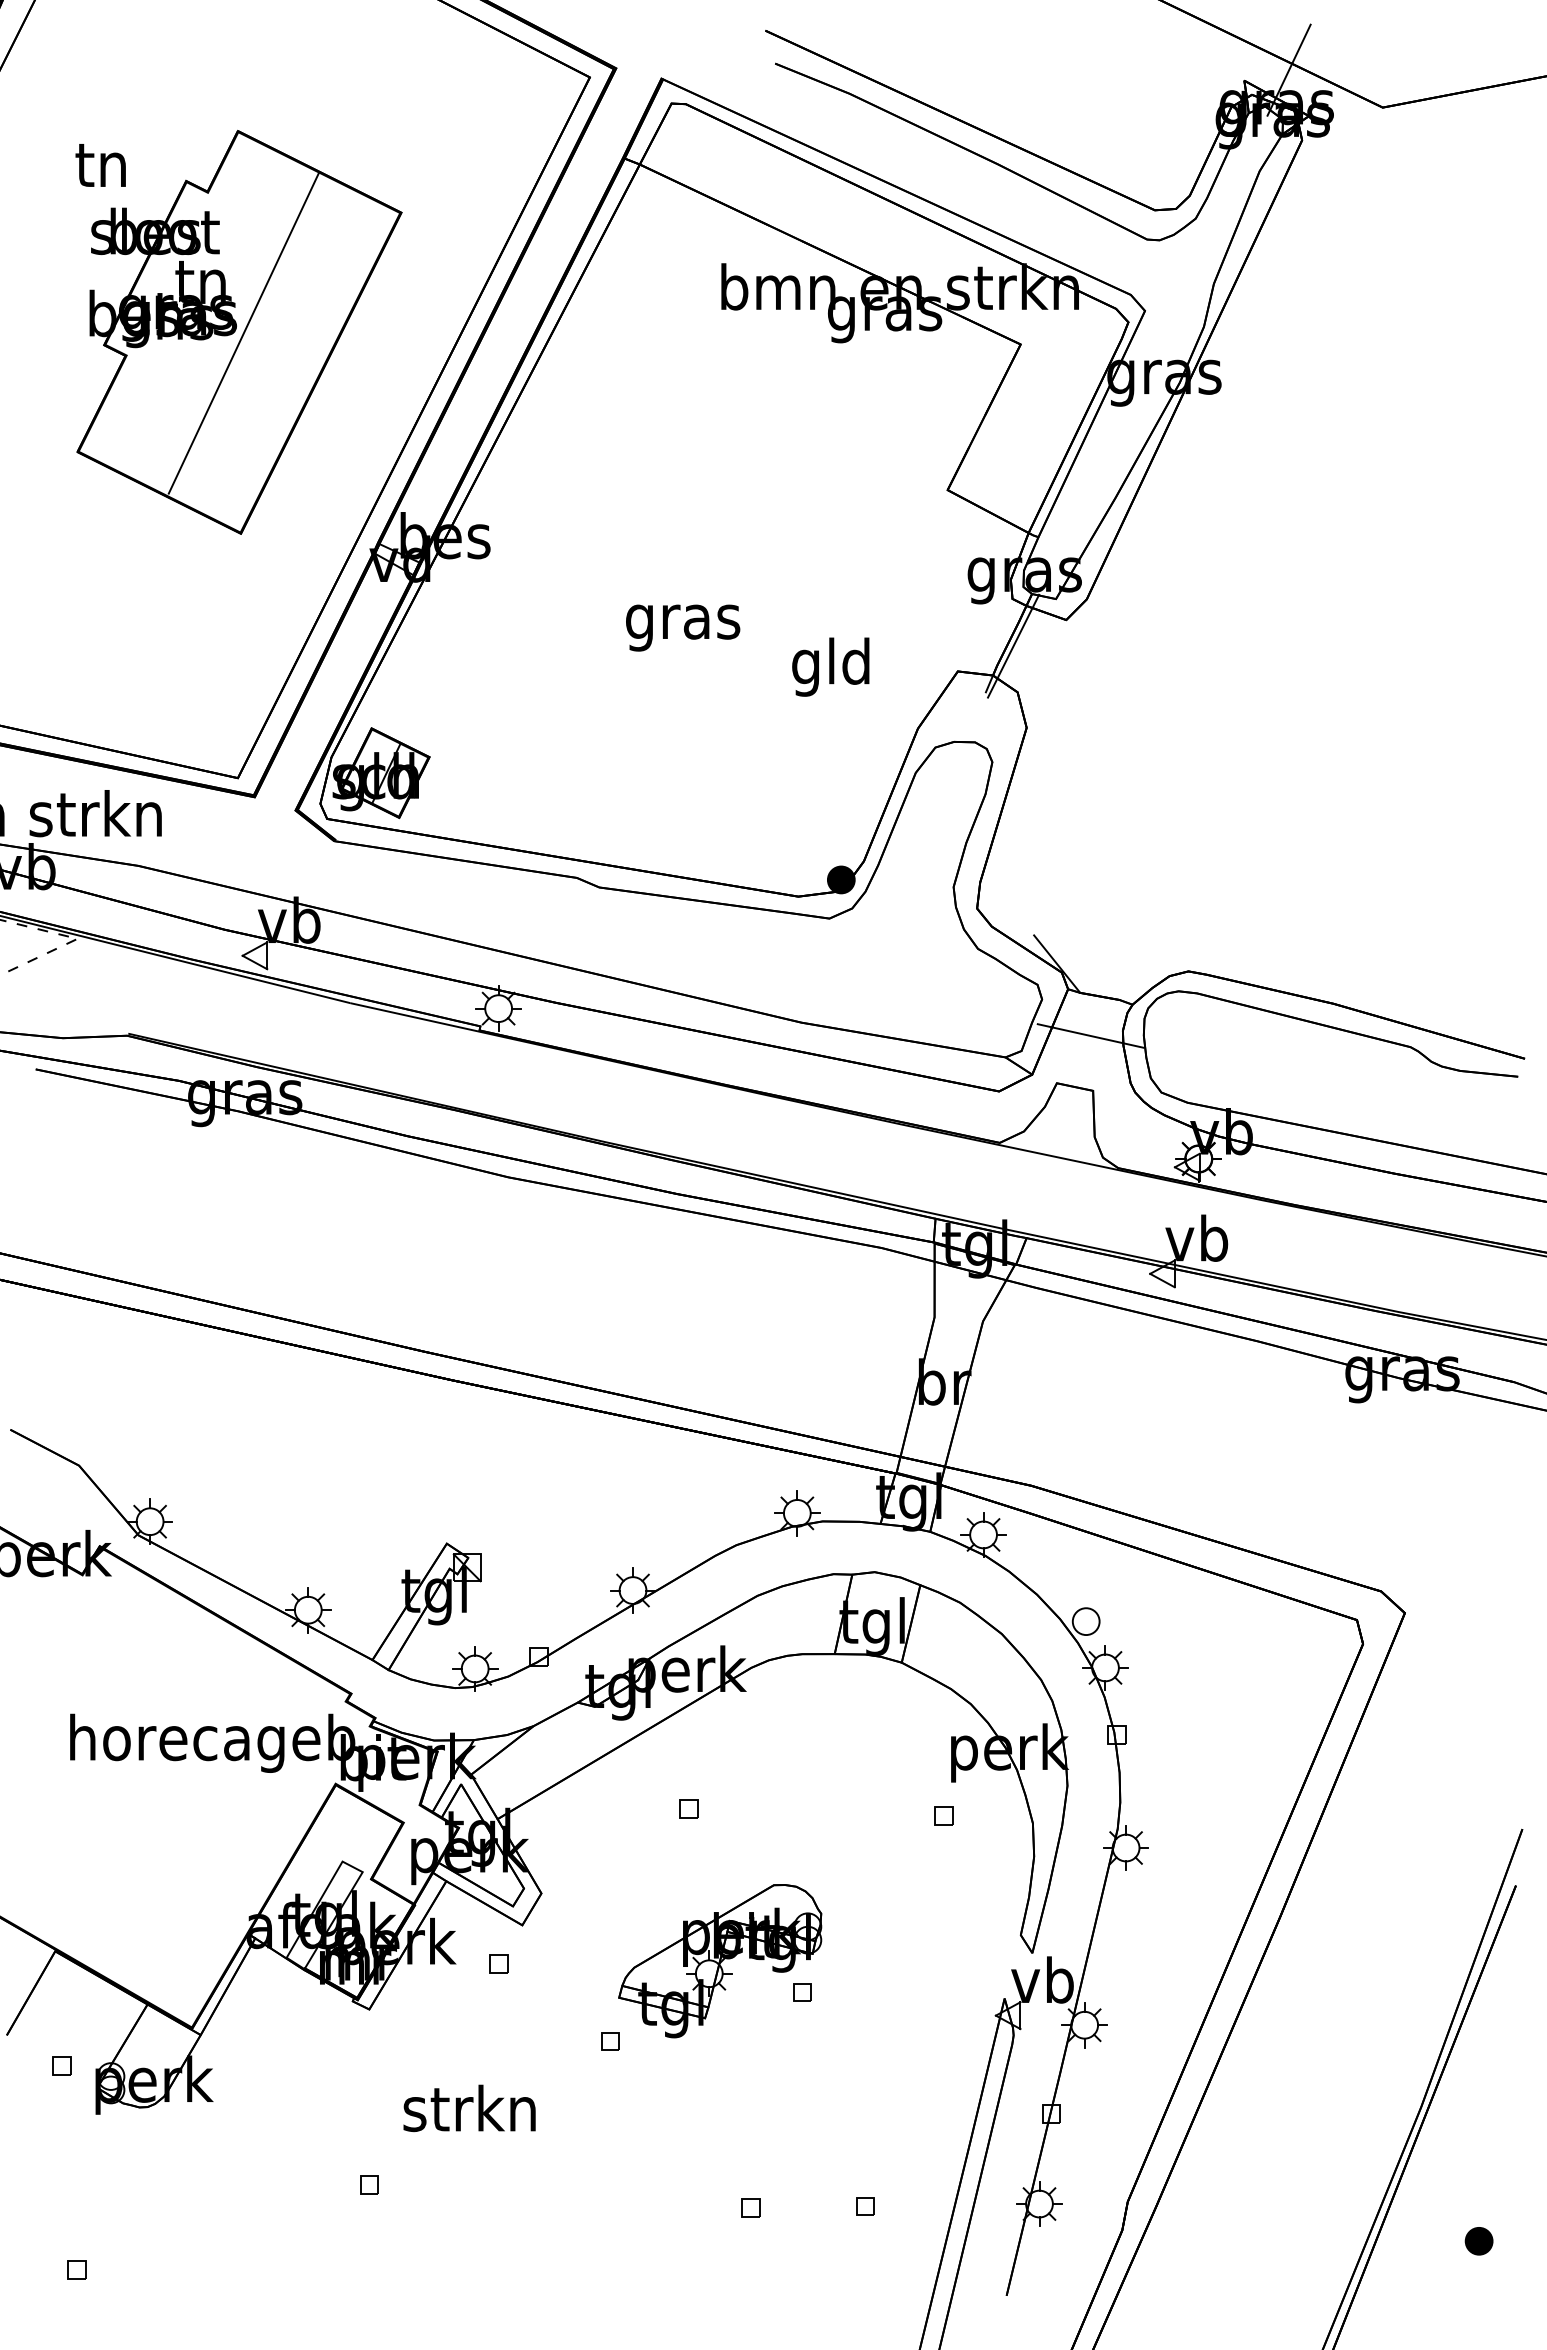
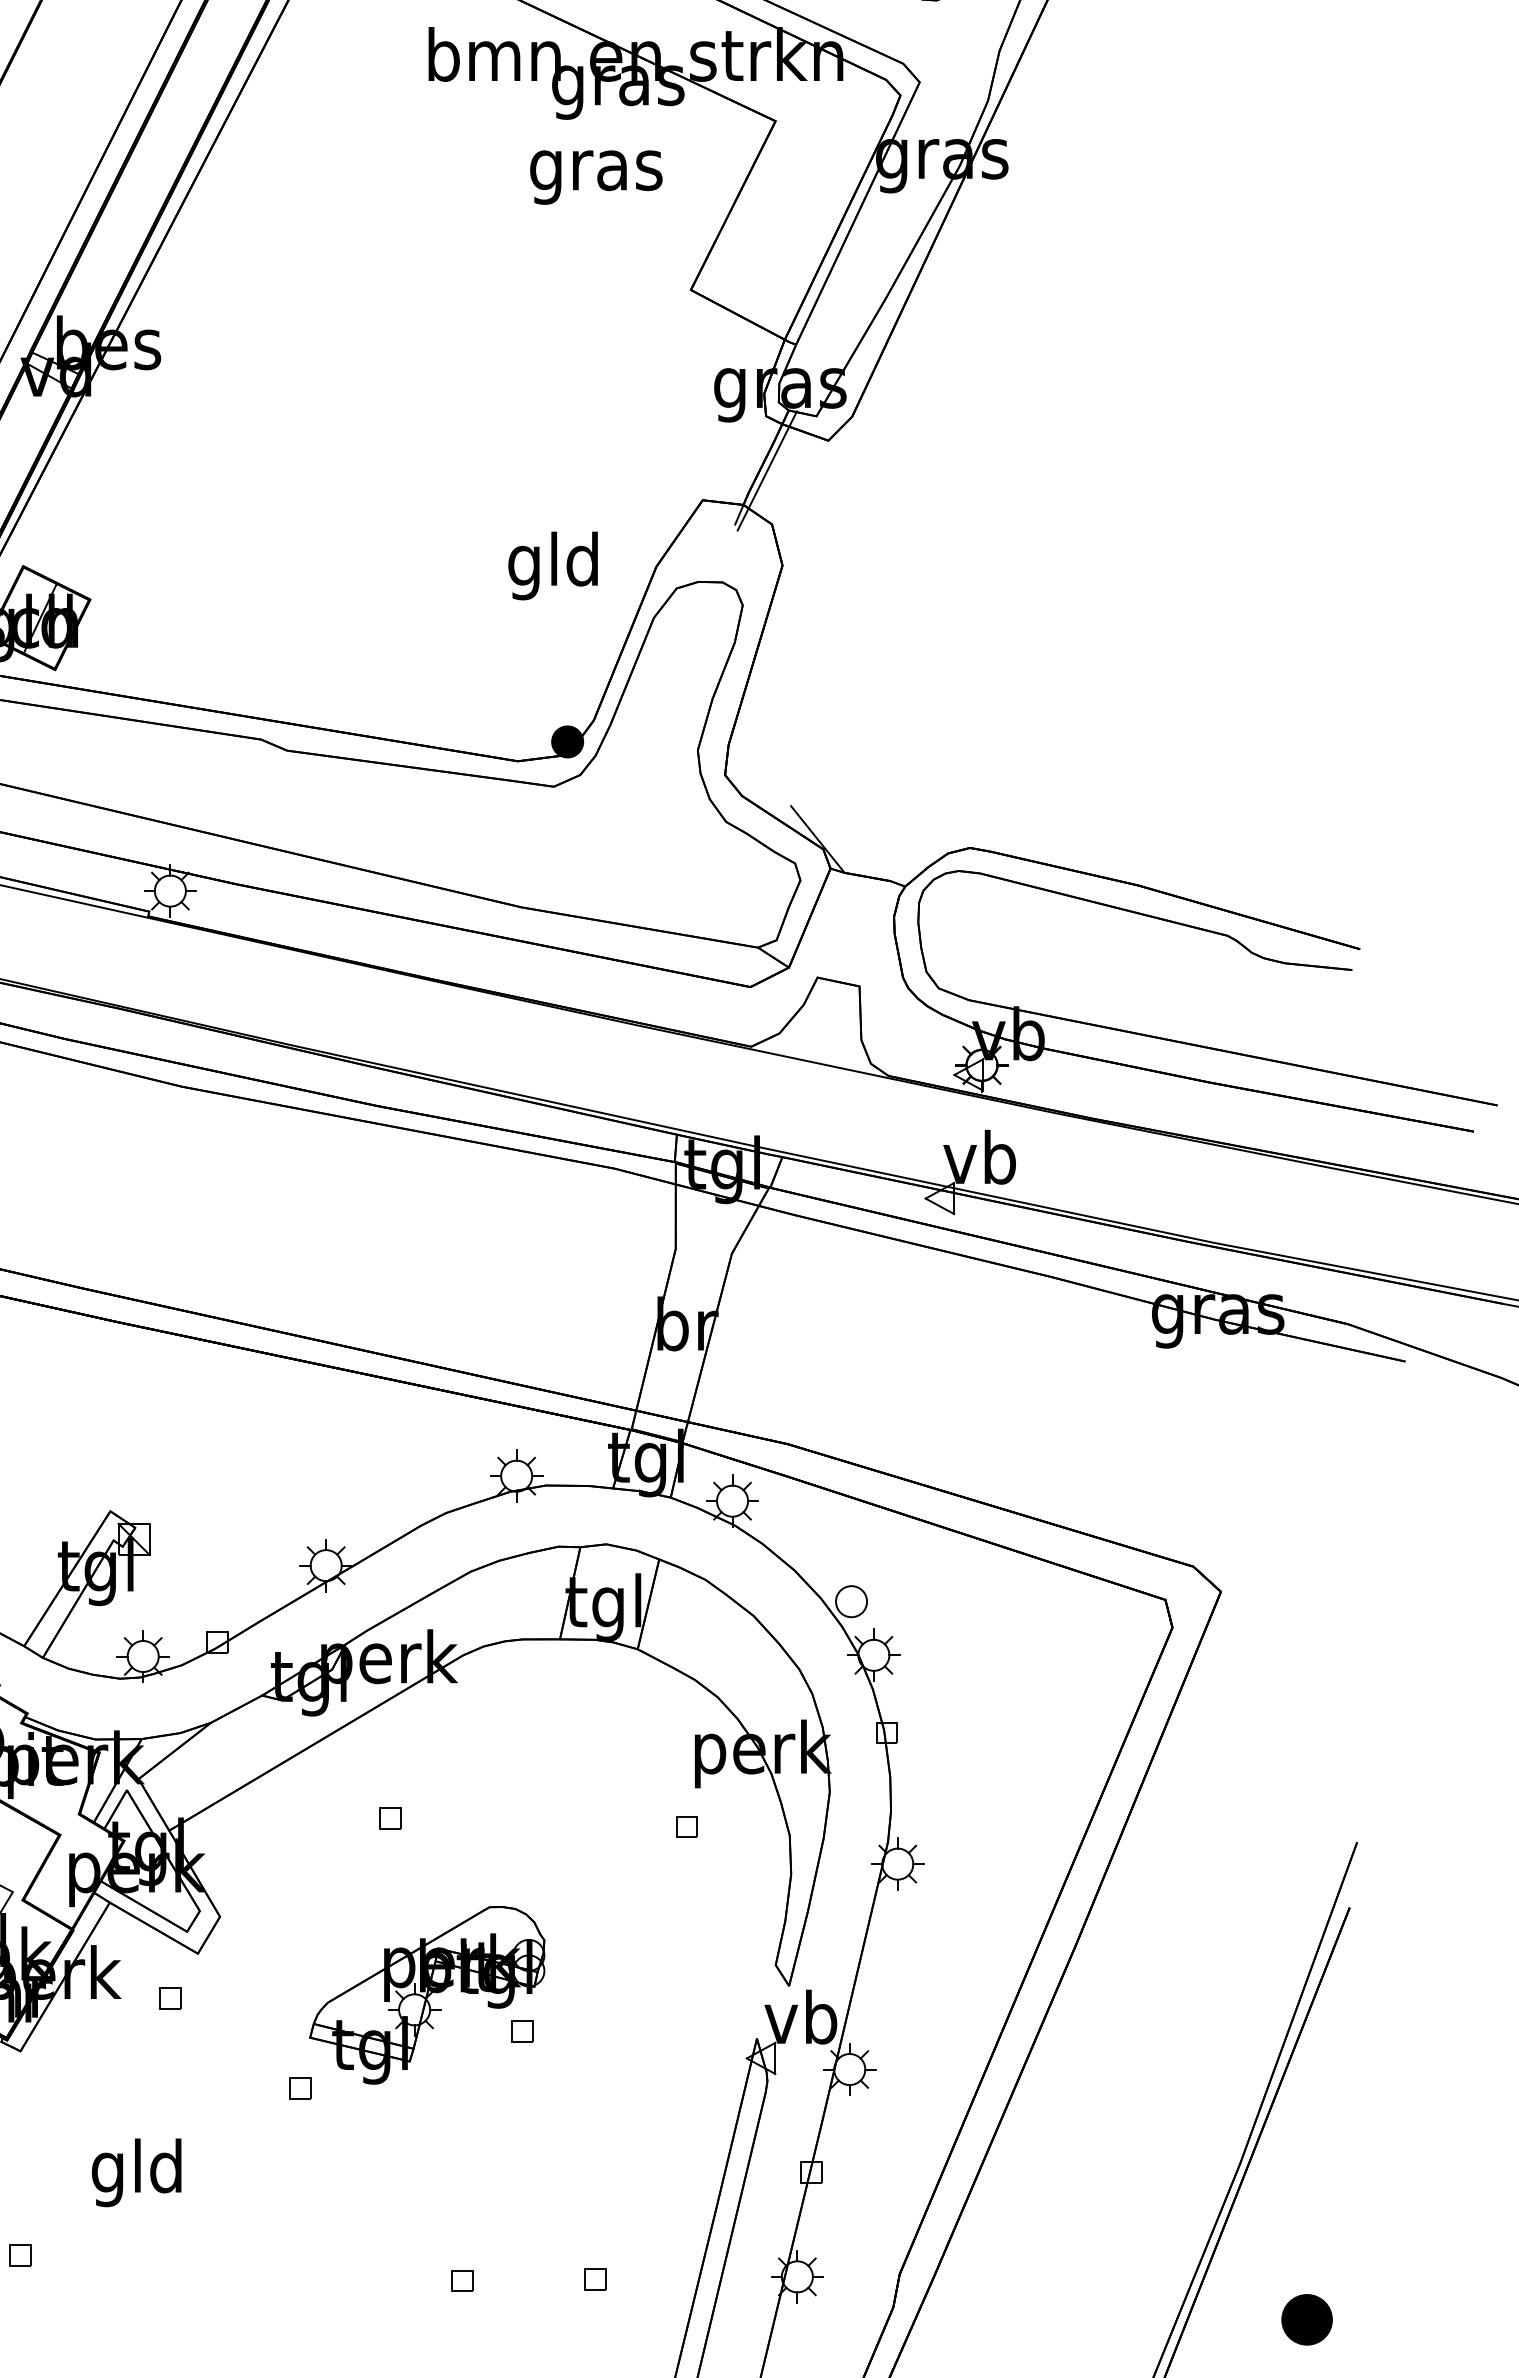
text: (683, 627) -> (596, 176), moved
text: (830, 666) -> (552, 565), moved
line: (1090, 1035) -> (856, 922), removed
text: (469, 2113) -> (136, 2171), strkn -> gld
part: (1478, 2241) -> (1306, 2320), size x1.6

